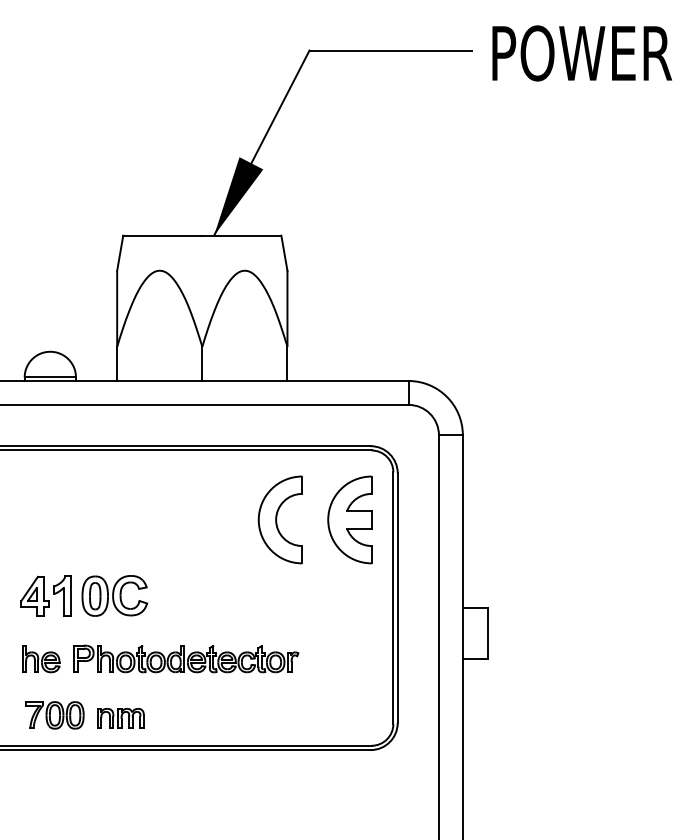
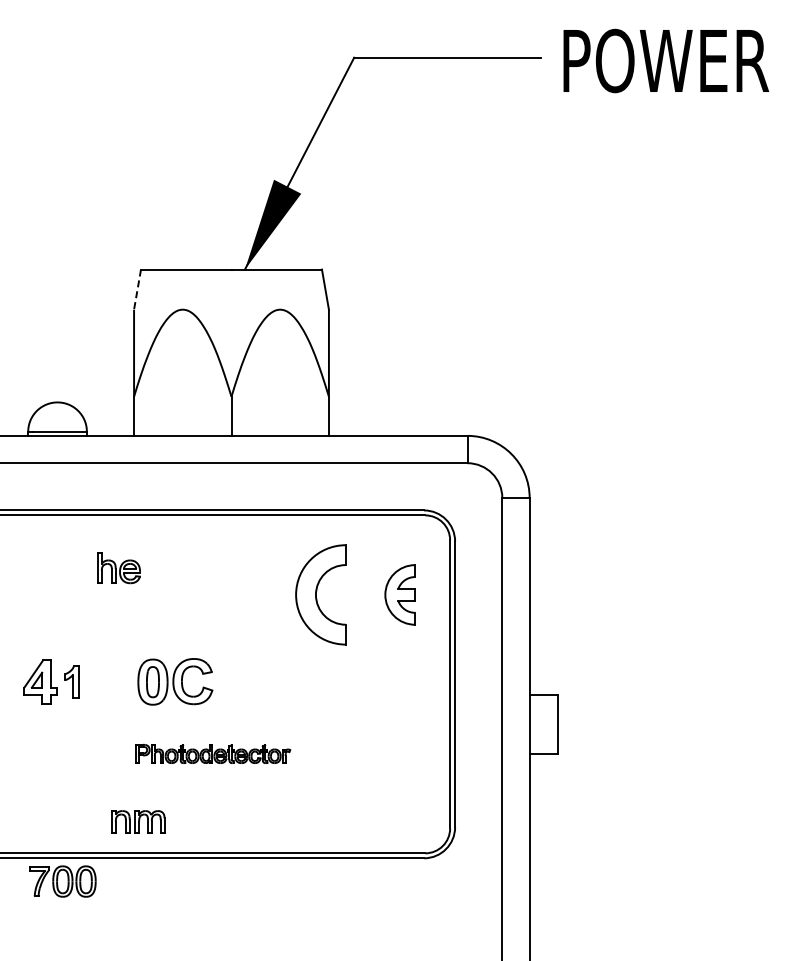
line: (120, 253) -> (137, 290), solid -> dashed
part: (349, 519) -> (399, 594), size x0.6
part: (62, 595) -> (71, 681), size x0.7
part: (114, 595) -> (175, 681), moved
part: (186, 658) -> (213, 753), size x0.6
part: (40, 659) -> (118, 568), moved
part: (54, 715) -> (62, 881), moved

